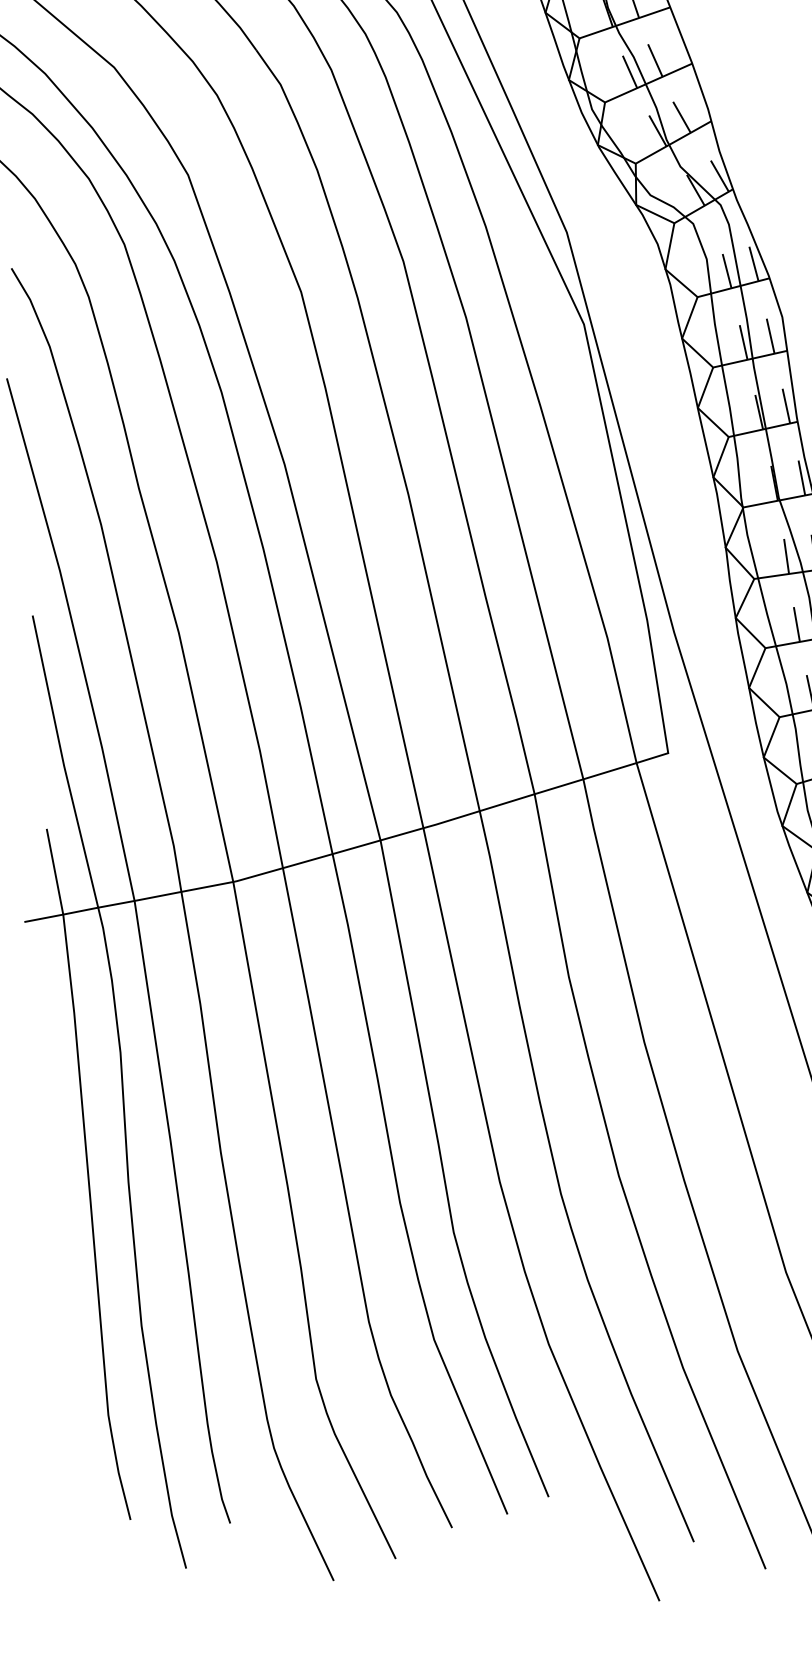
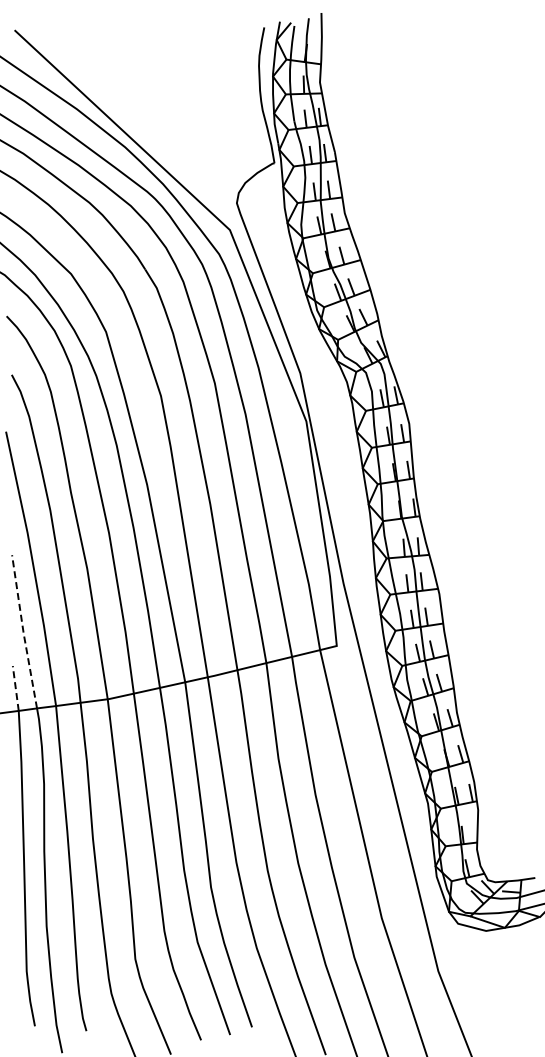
line: (63, 763) -> (23, 632), solid -> dashed
line: (54, 871) -> (15, 688), solid -> dashed

